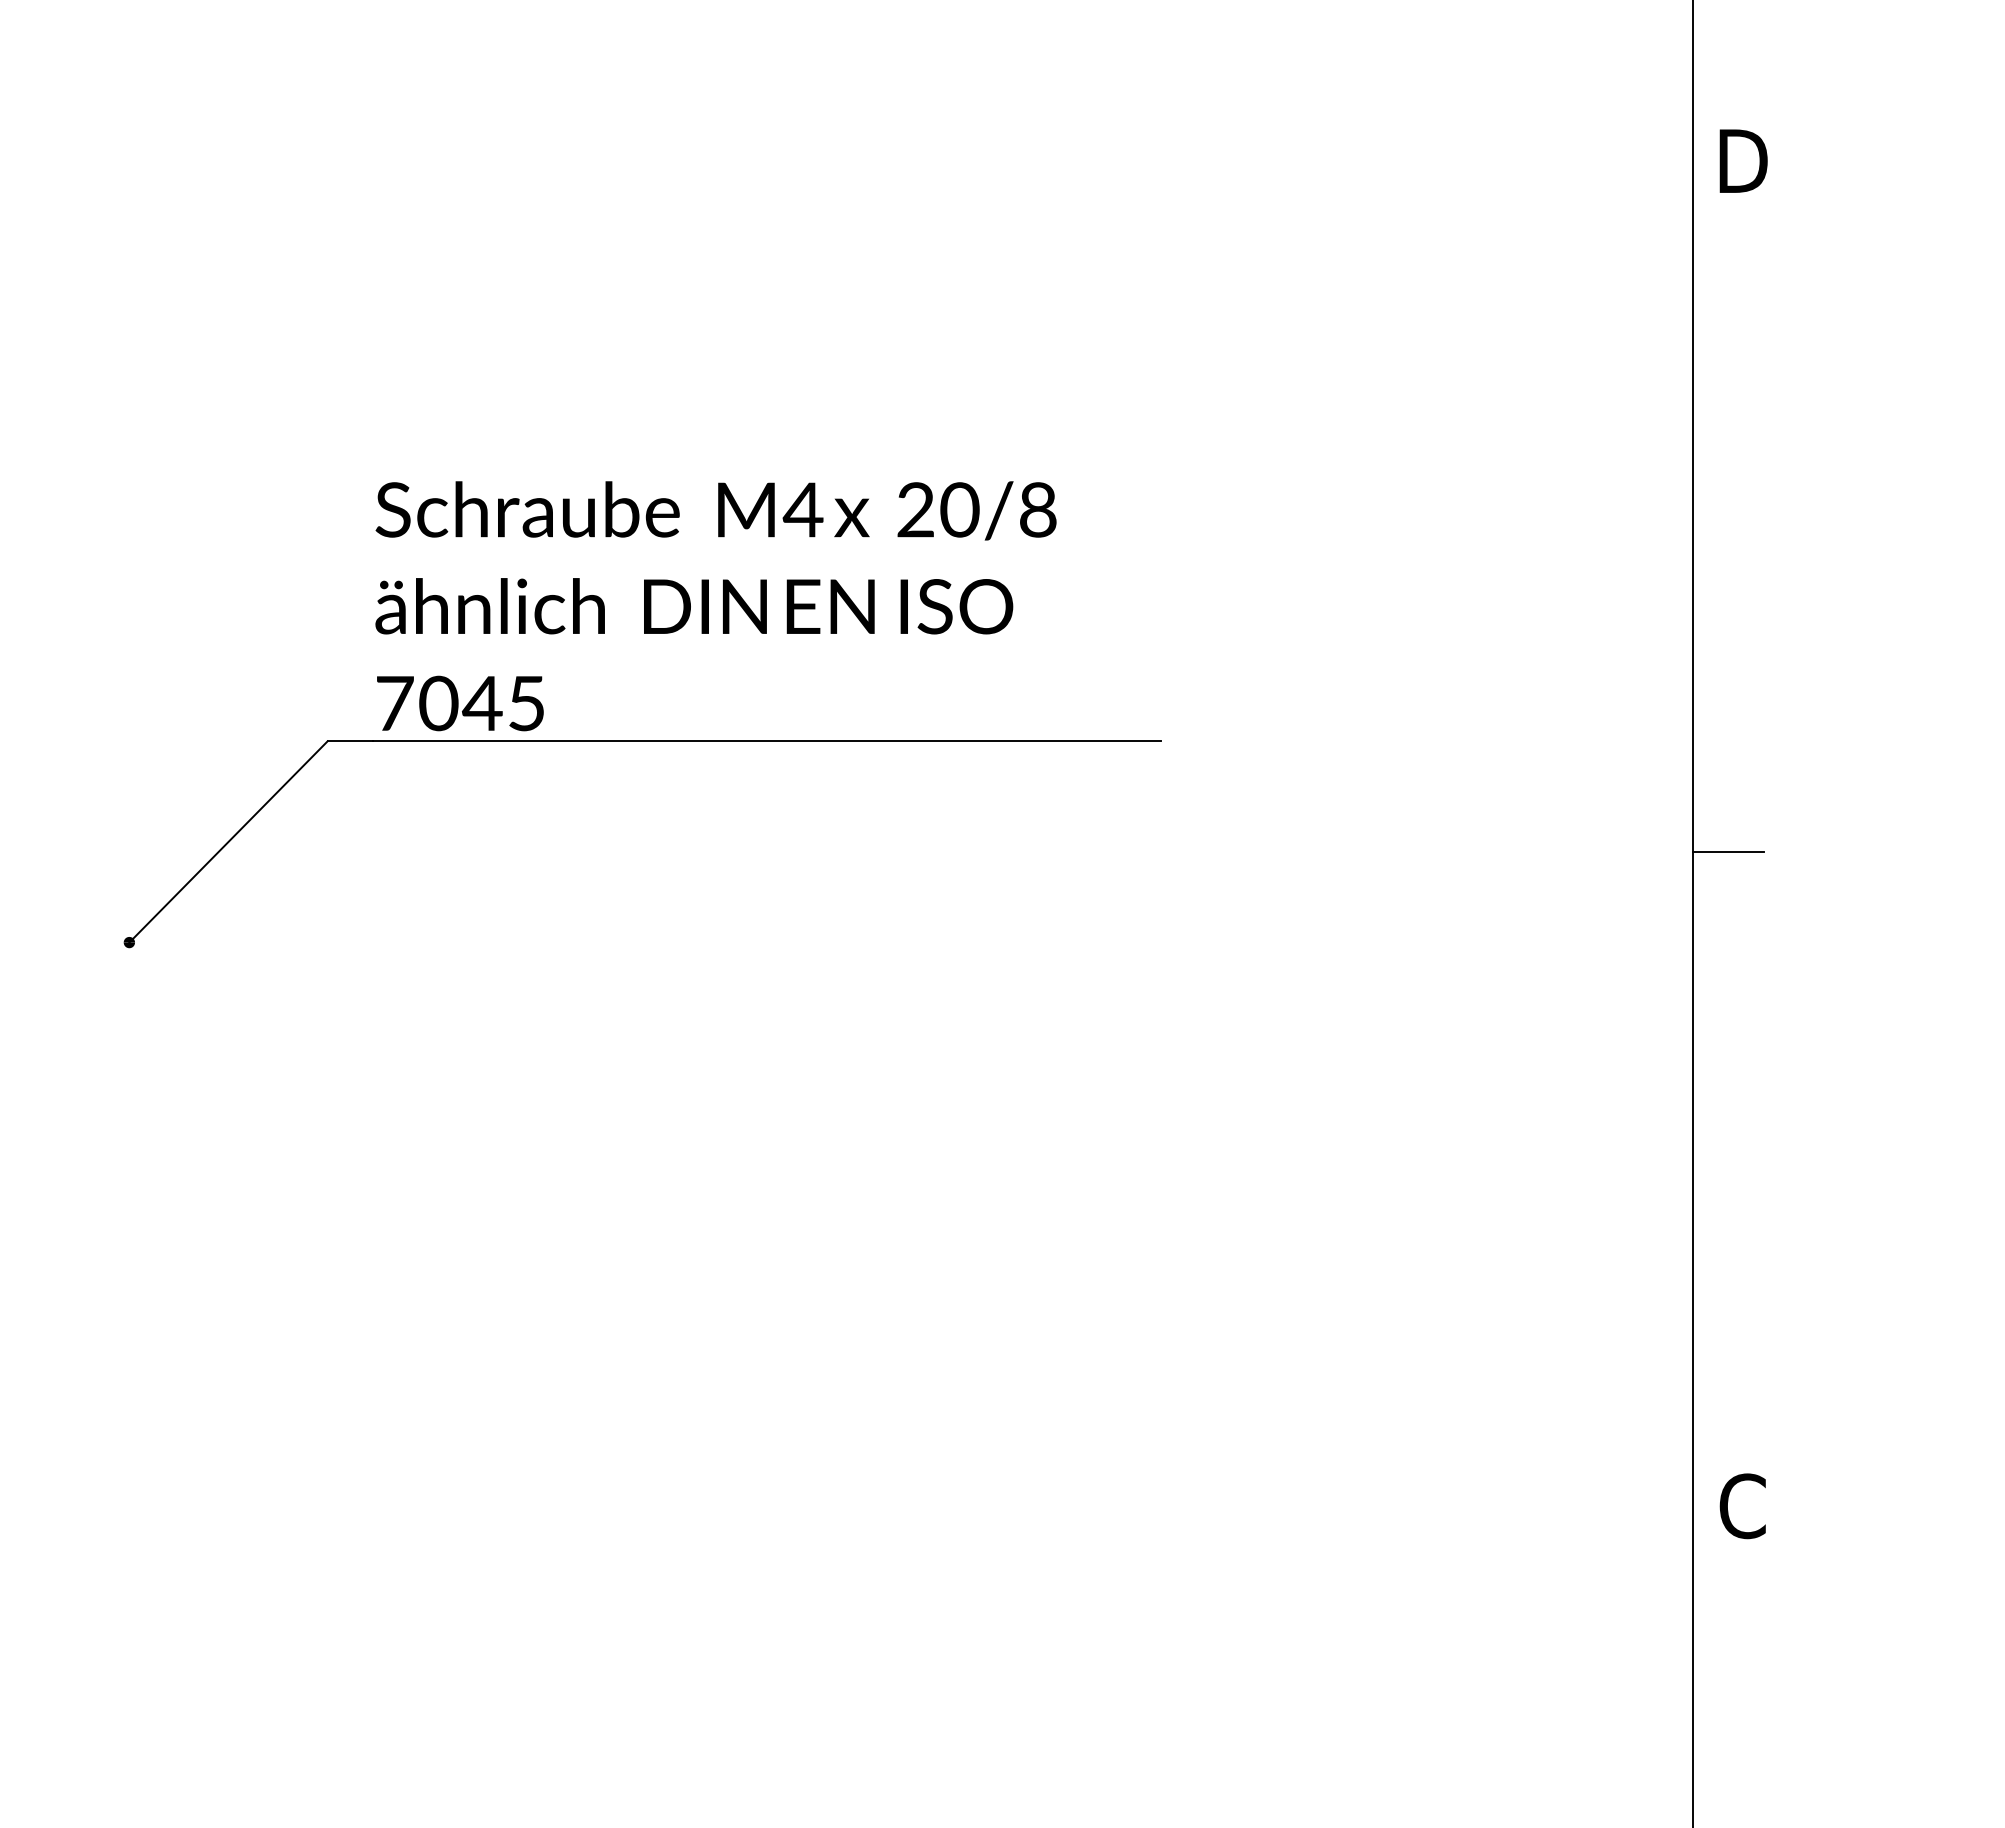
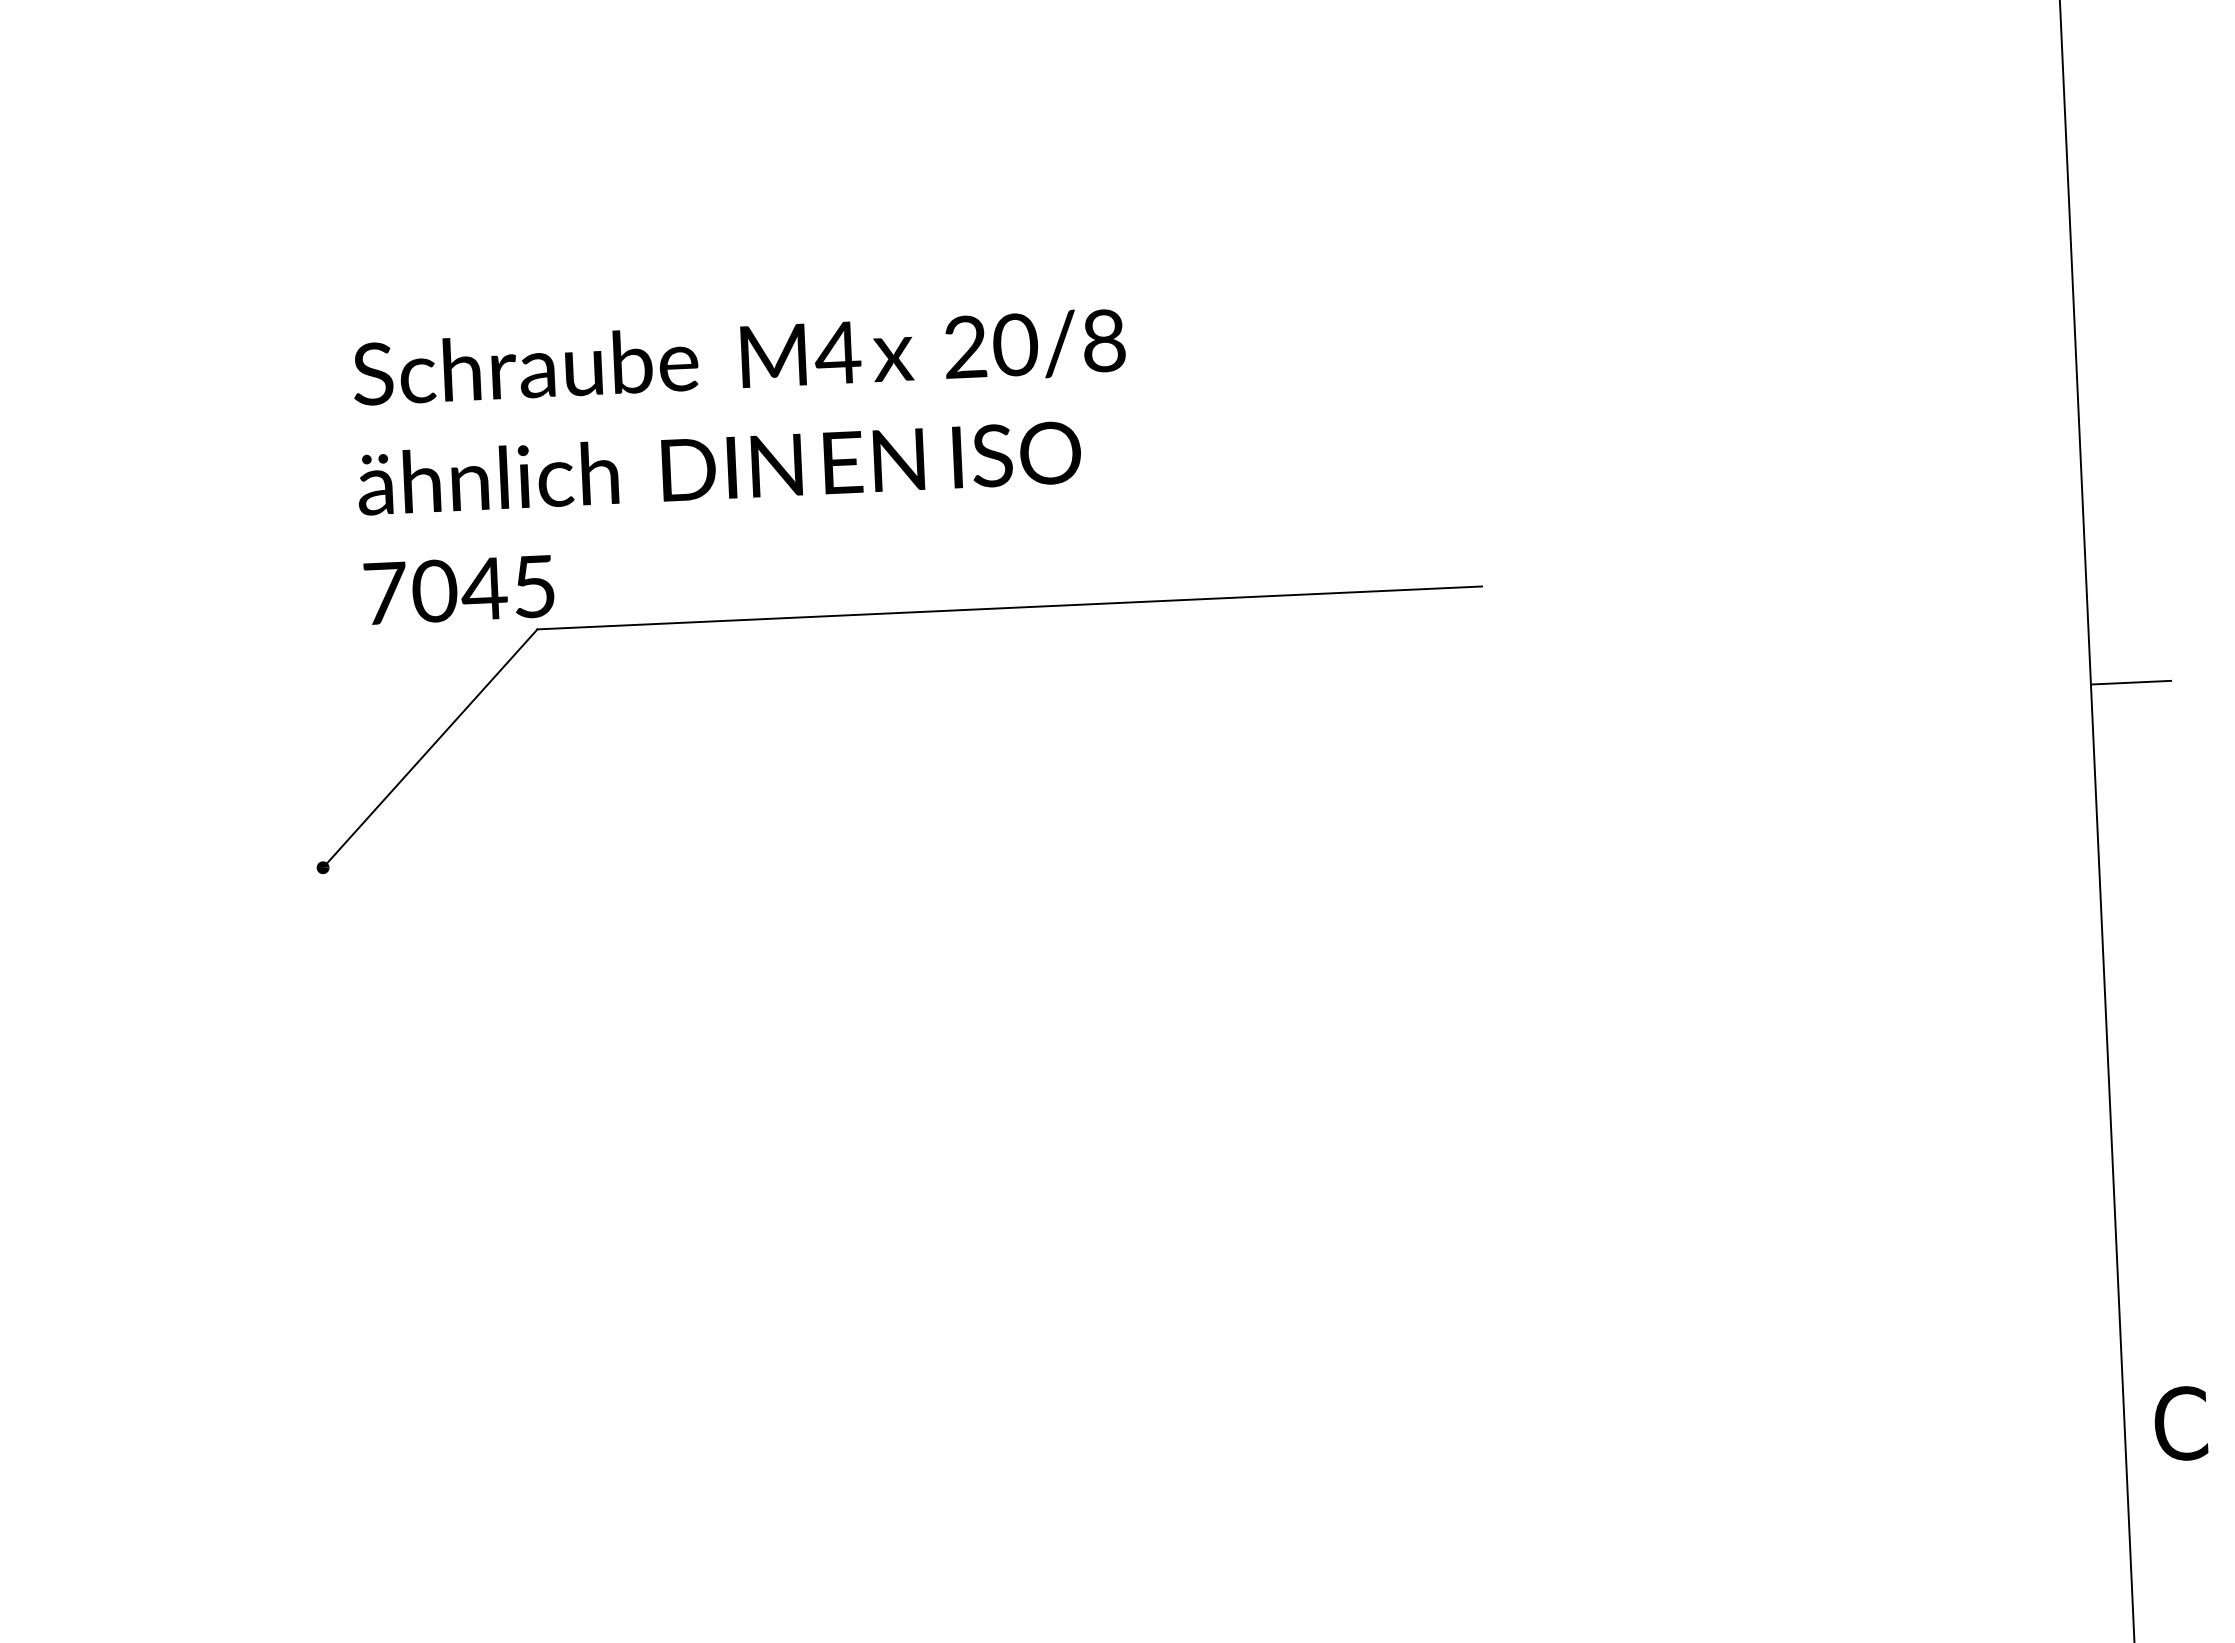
text: (715, 606) -> (743, 466), moved

